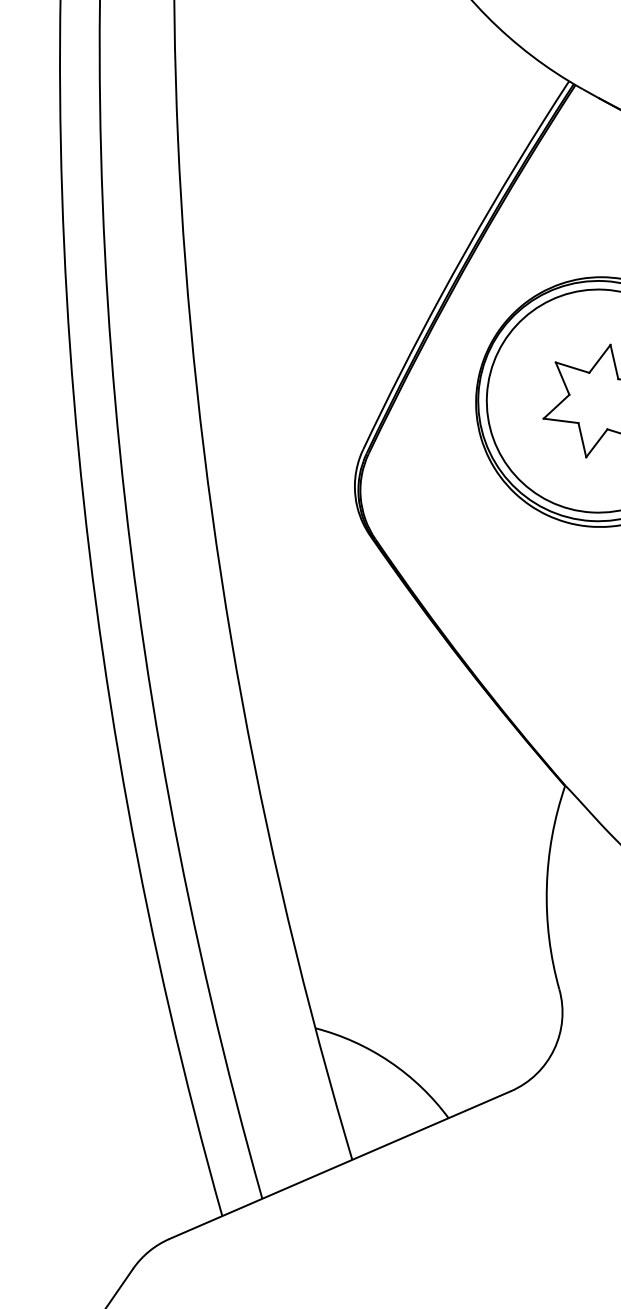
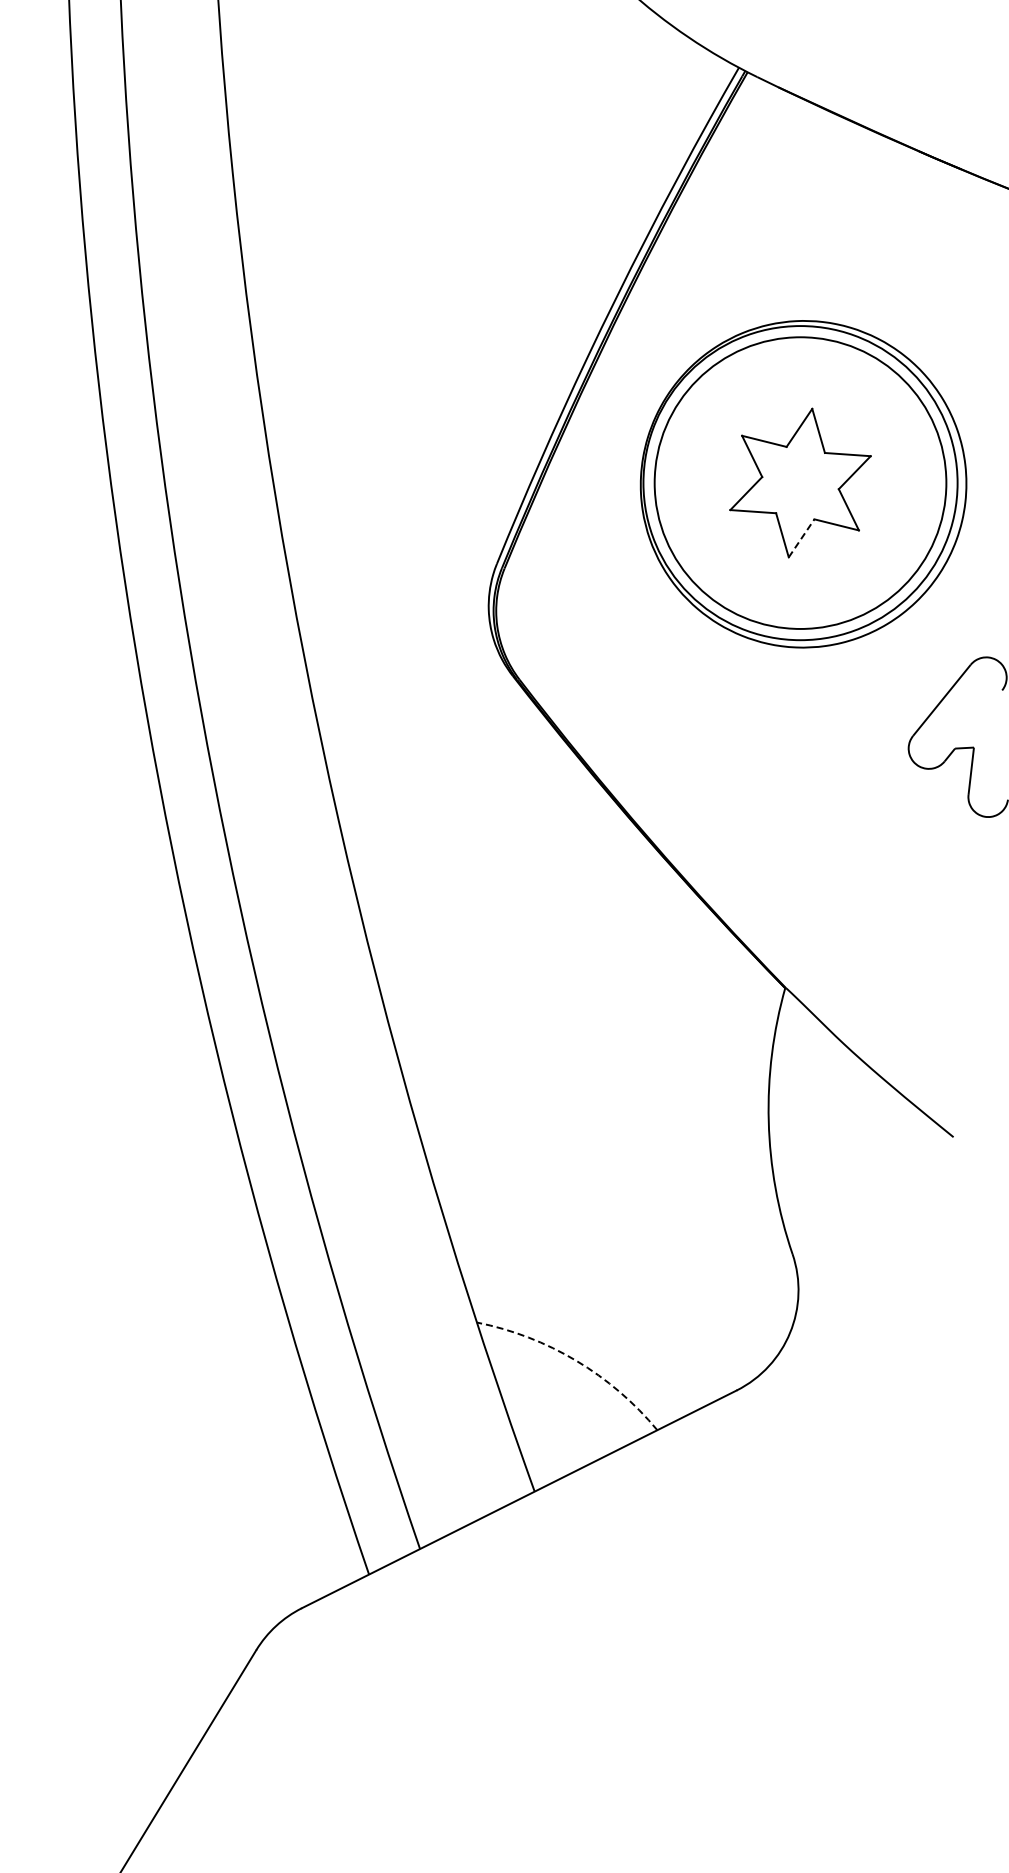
line: (596, 443) -> (801, 538), solid -> dashed
arc: (389, 1061) -> (576, 1360), solid -> dashed

